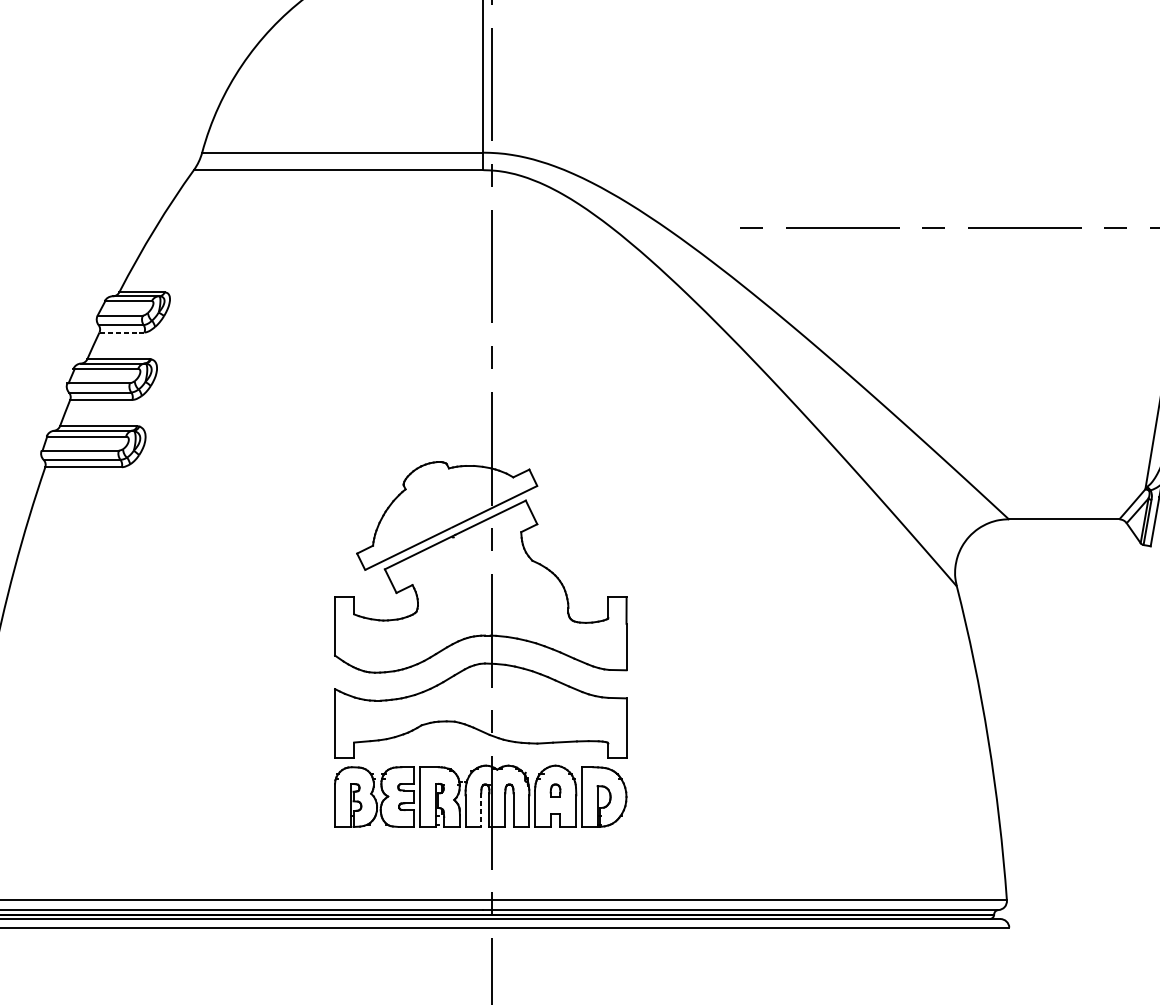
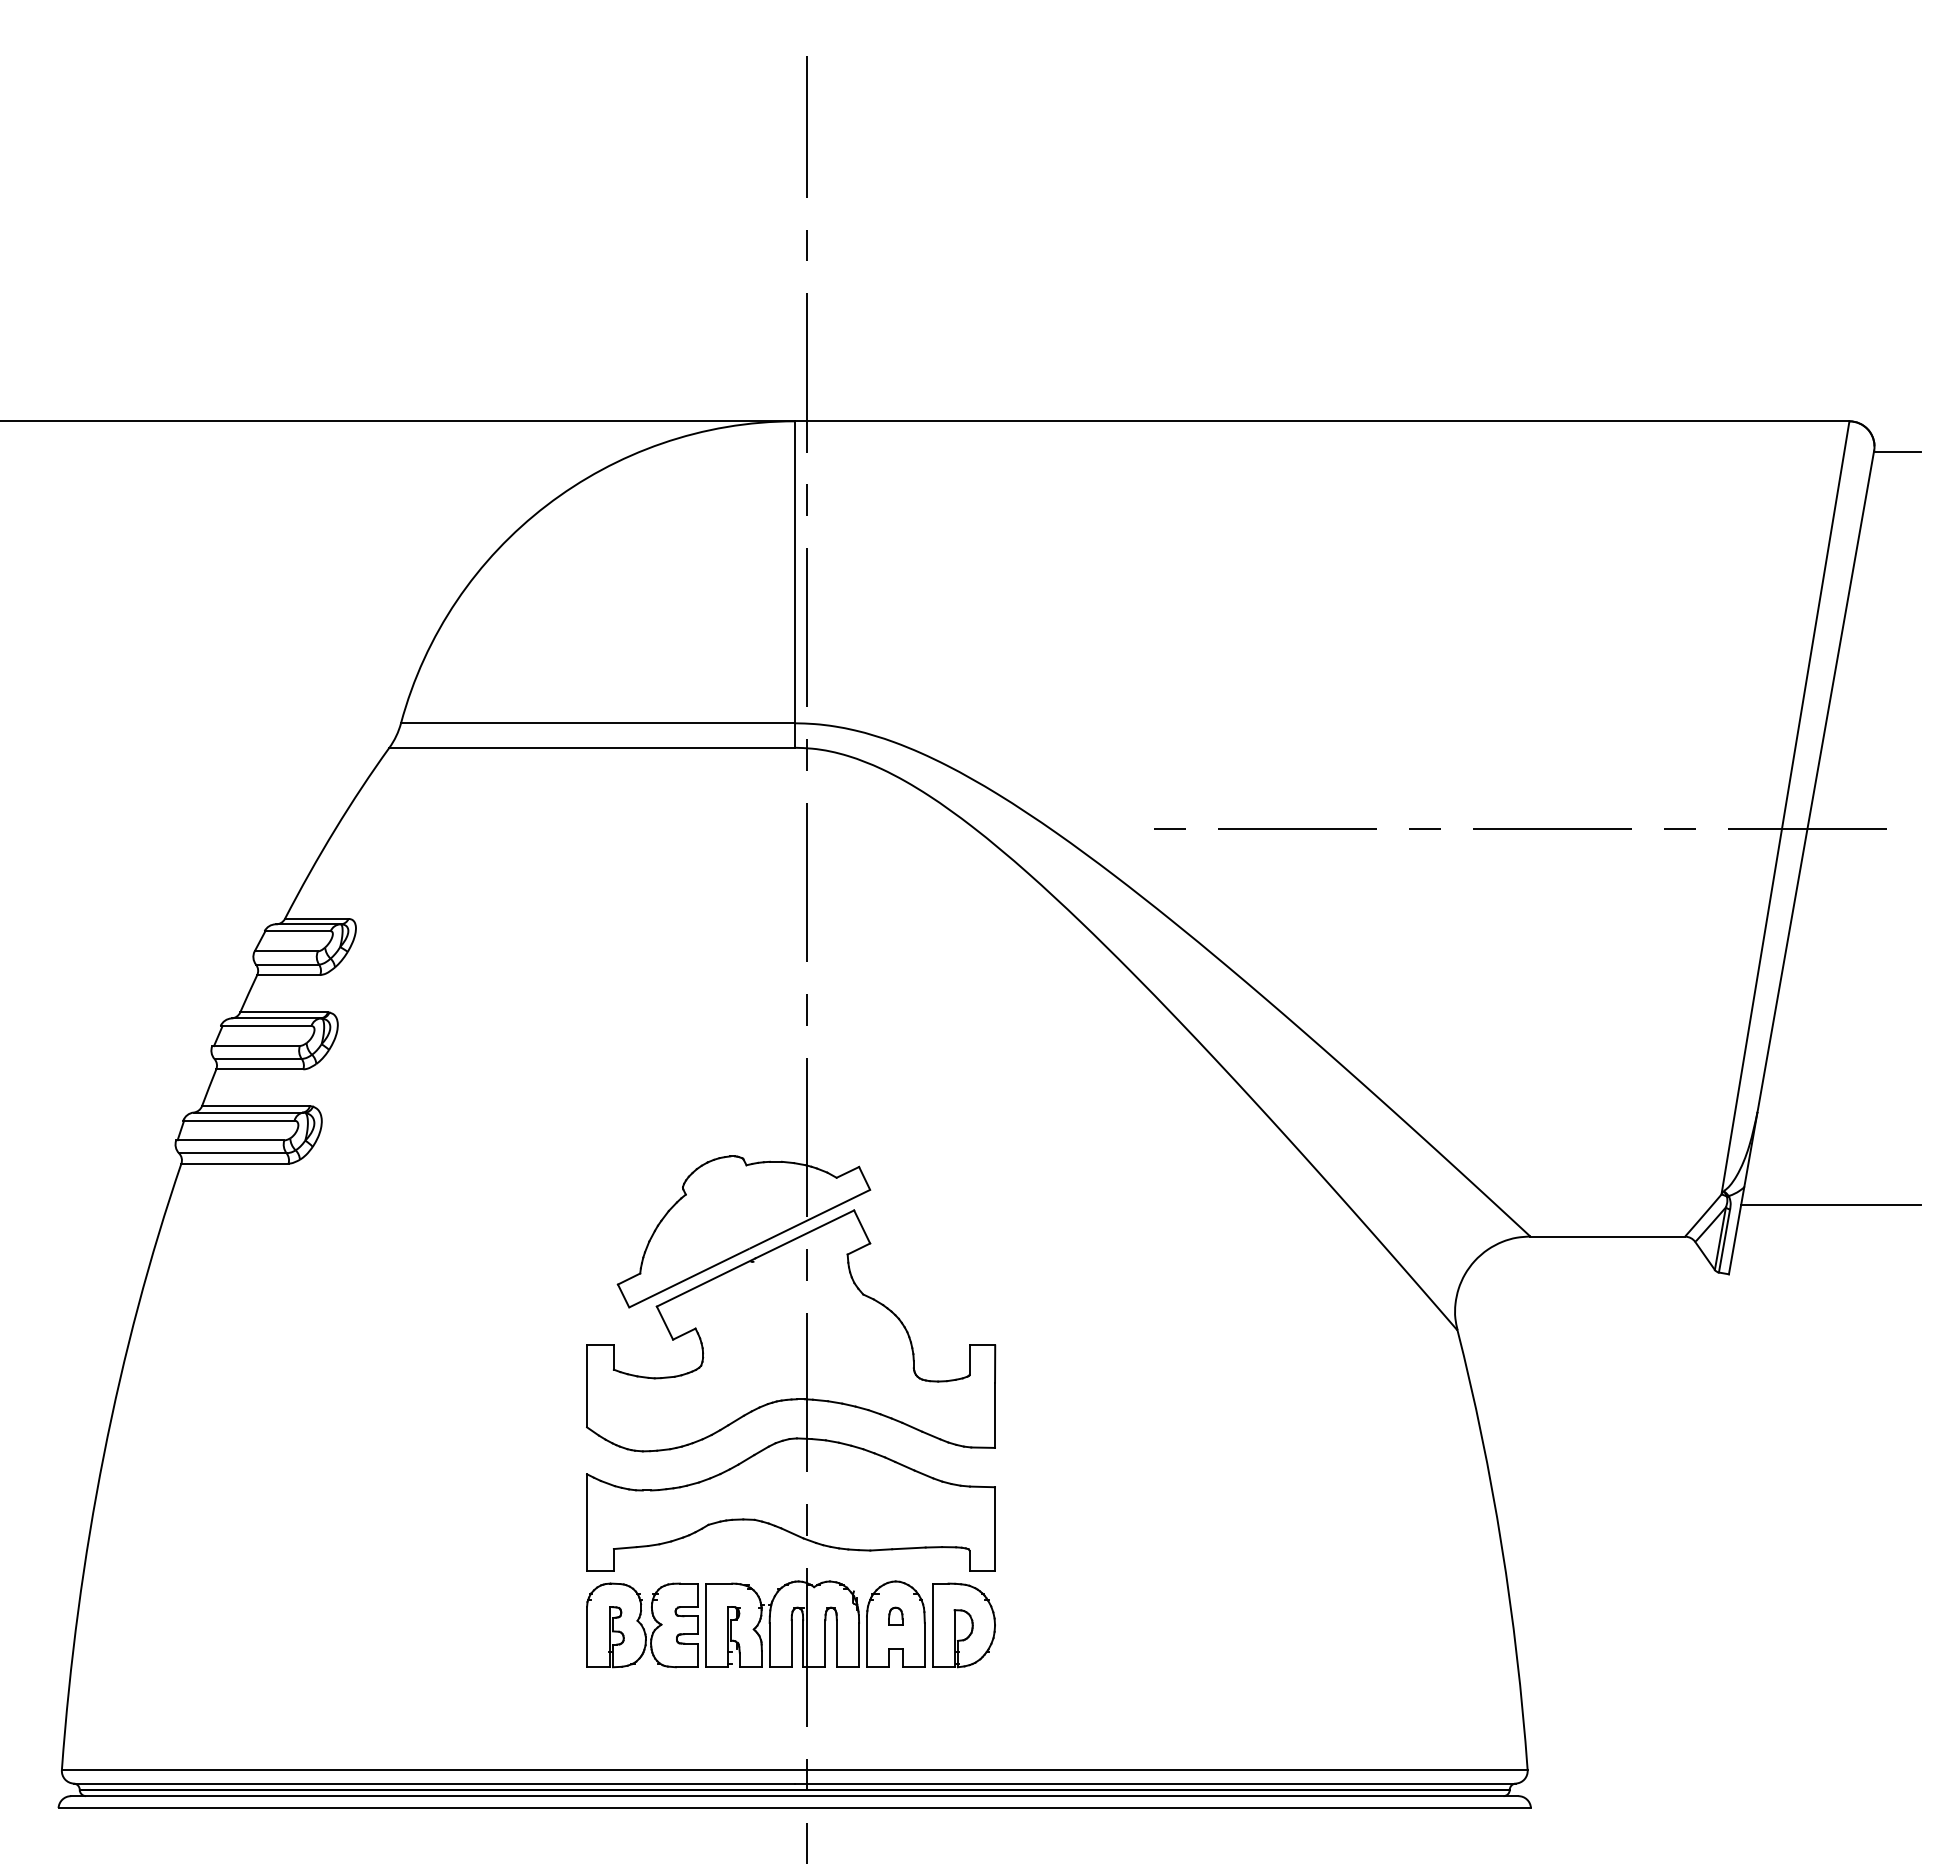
line: (121, 332) -> (288, 975), dashed -> solid
line: (481, 809) -> (791, 1643), dashed -> solid

